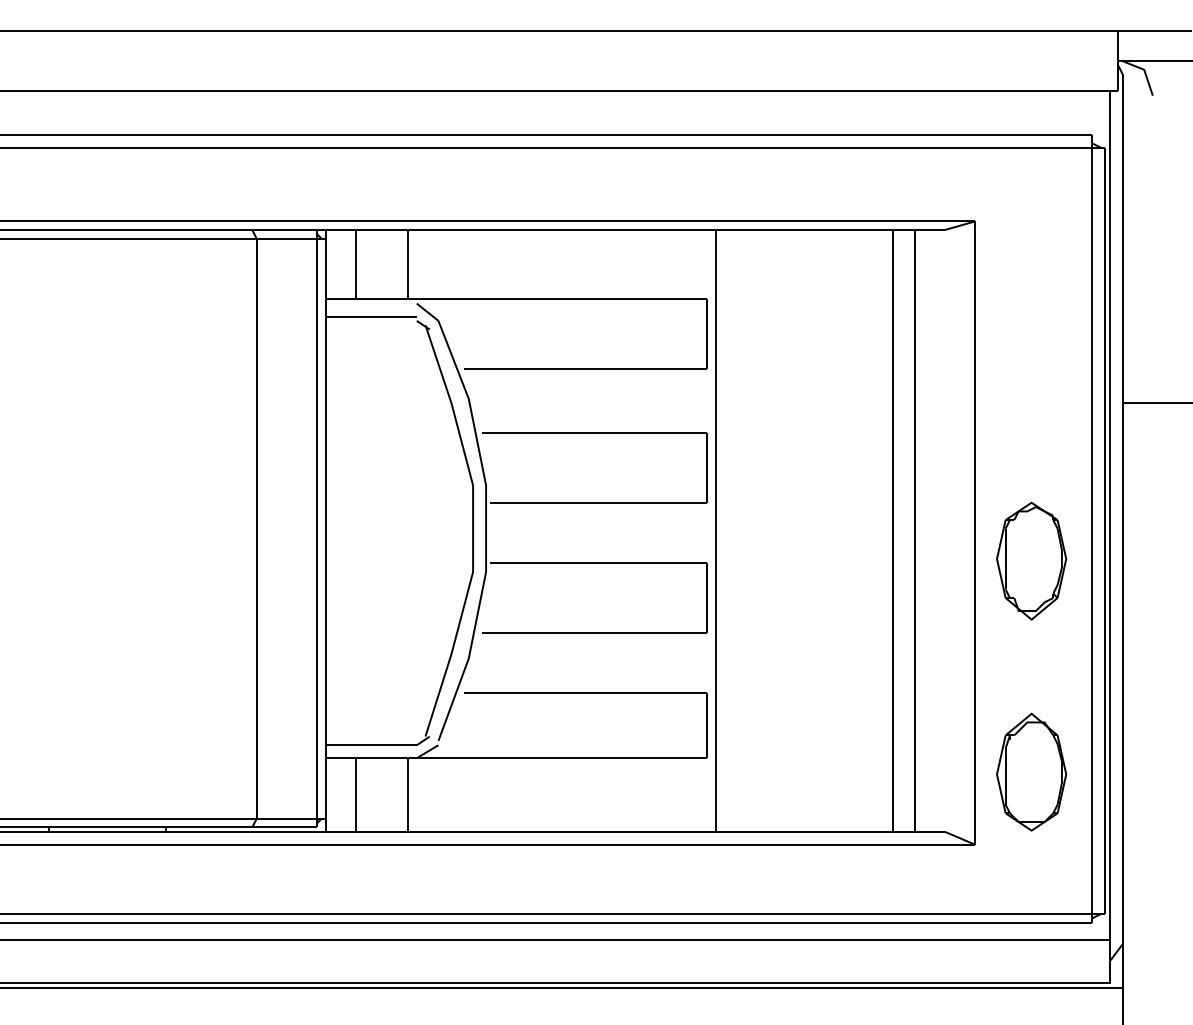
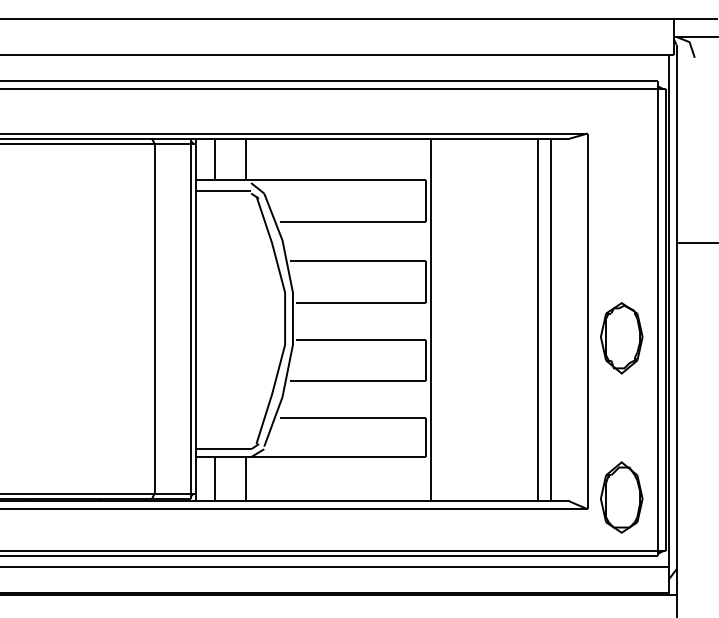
part: (1031, 772) -> (621, 497), moved

